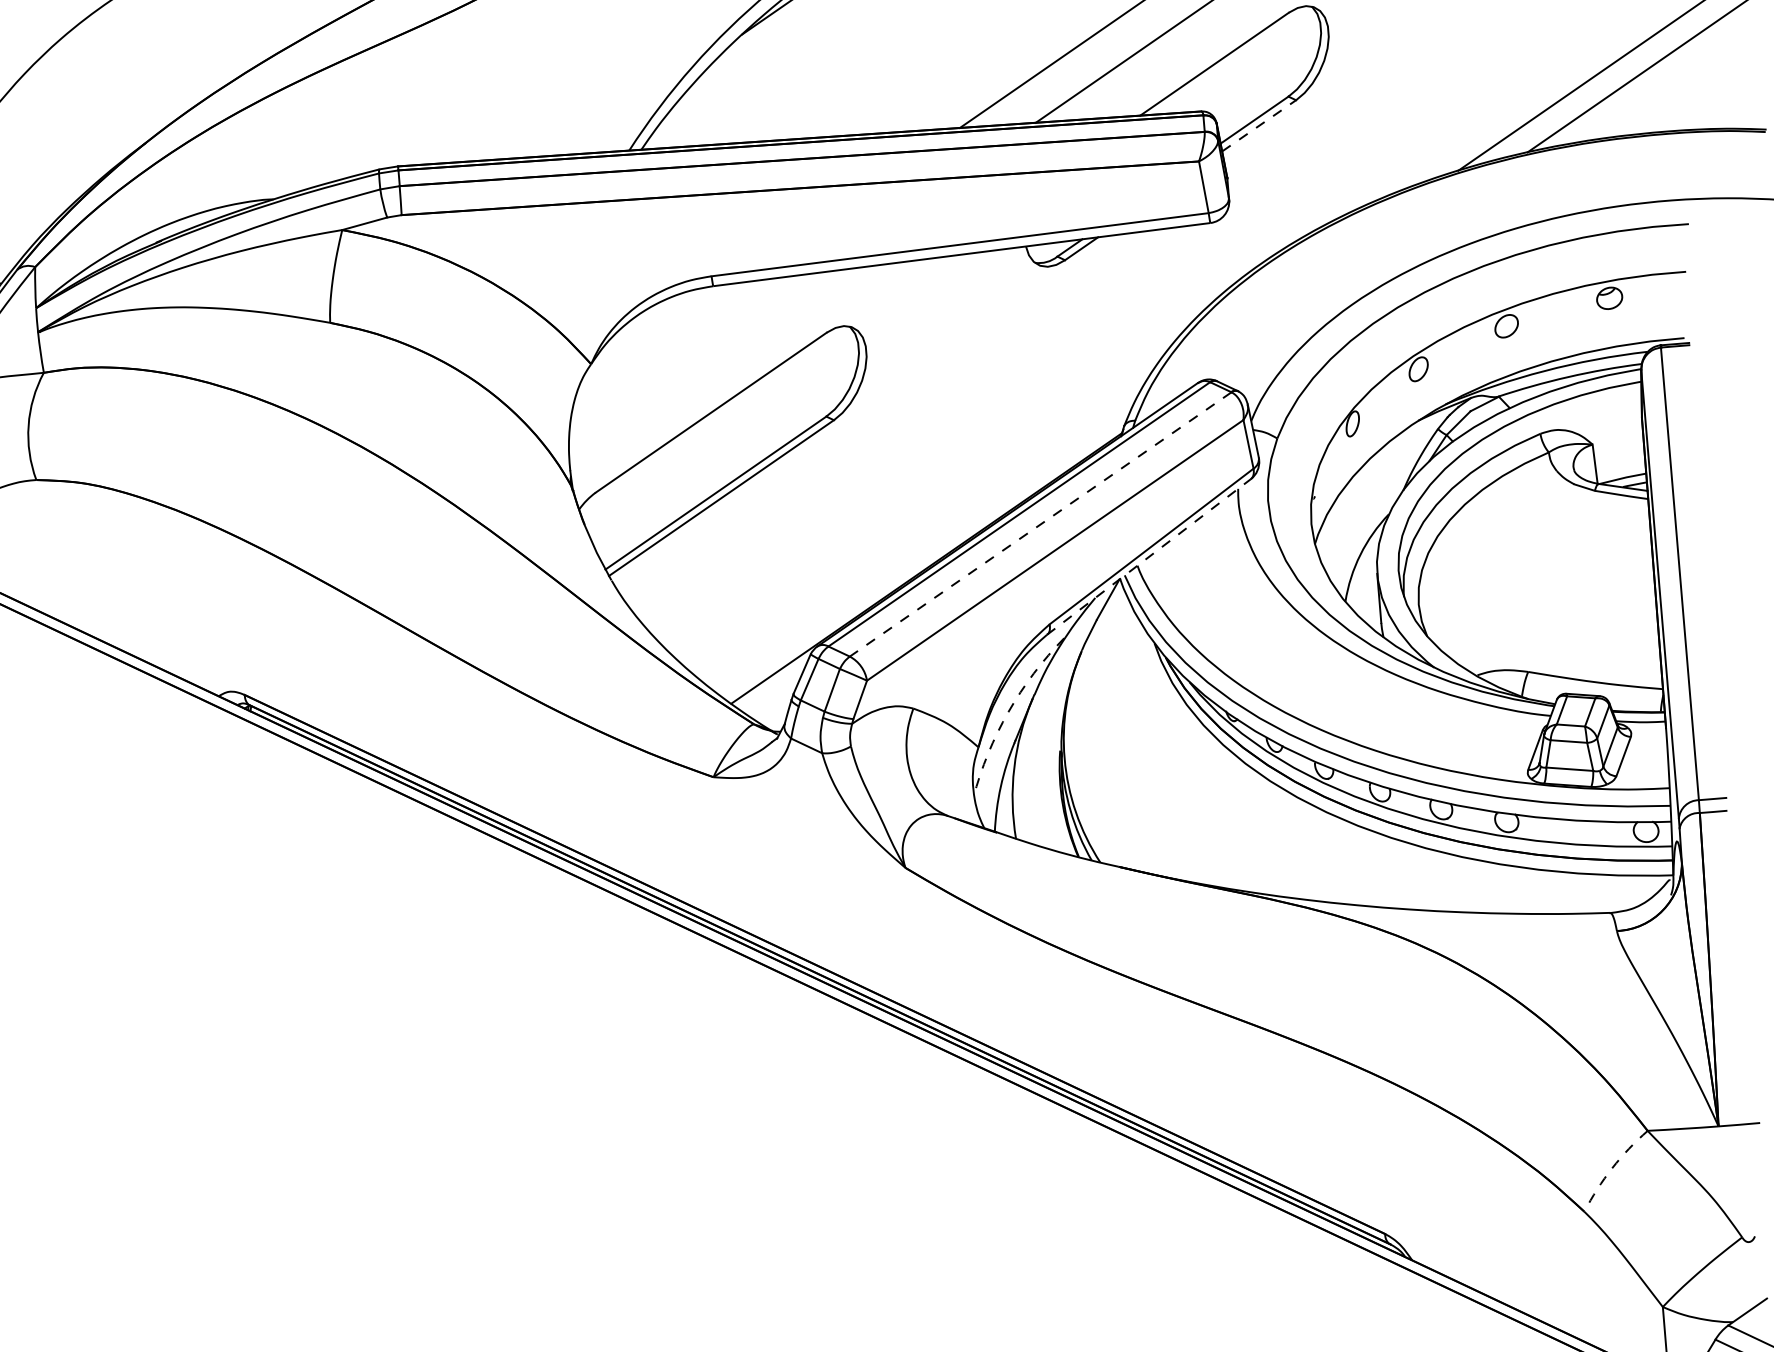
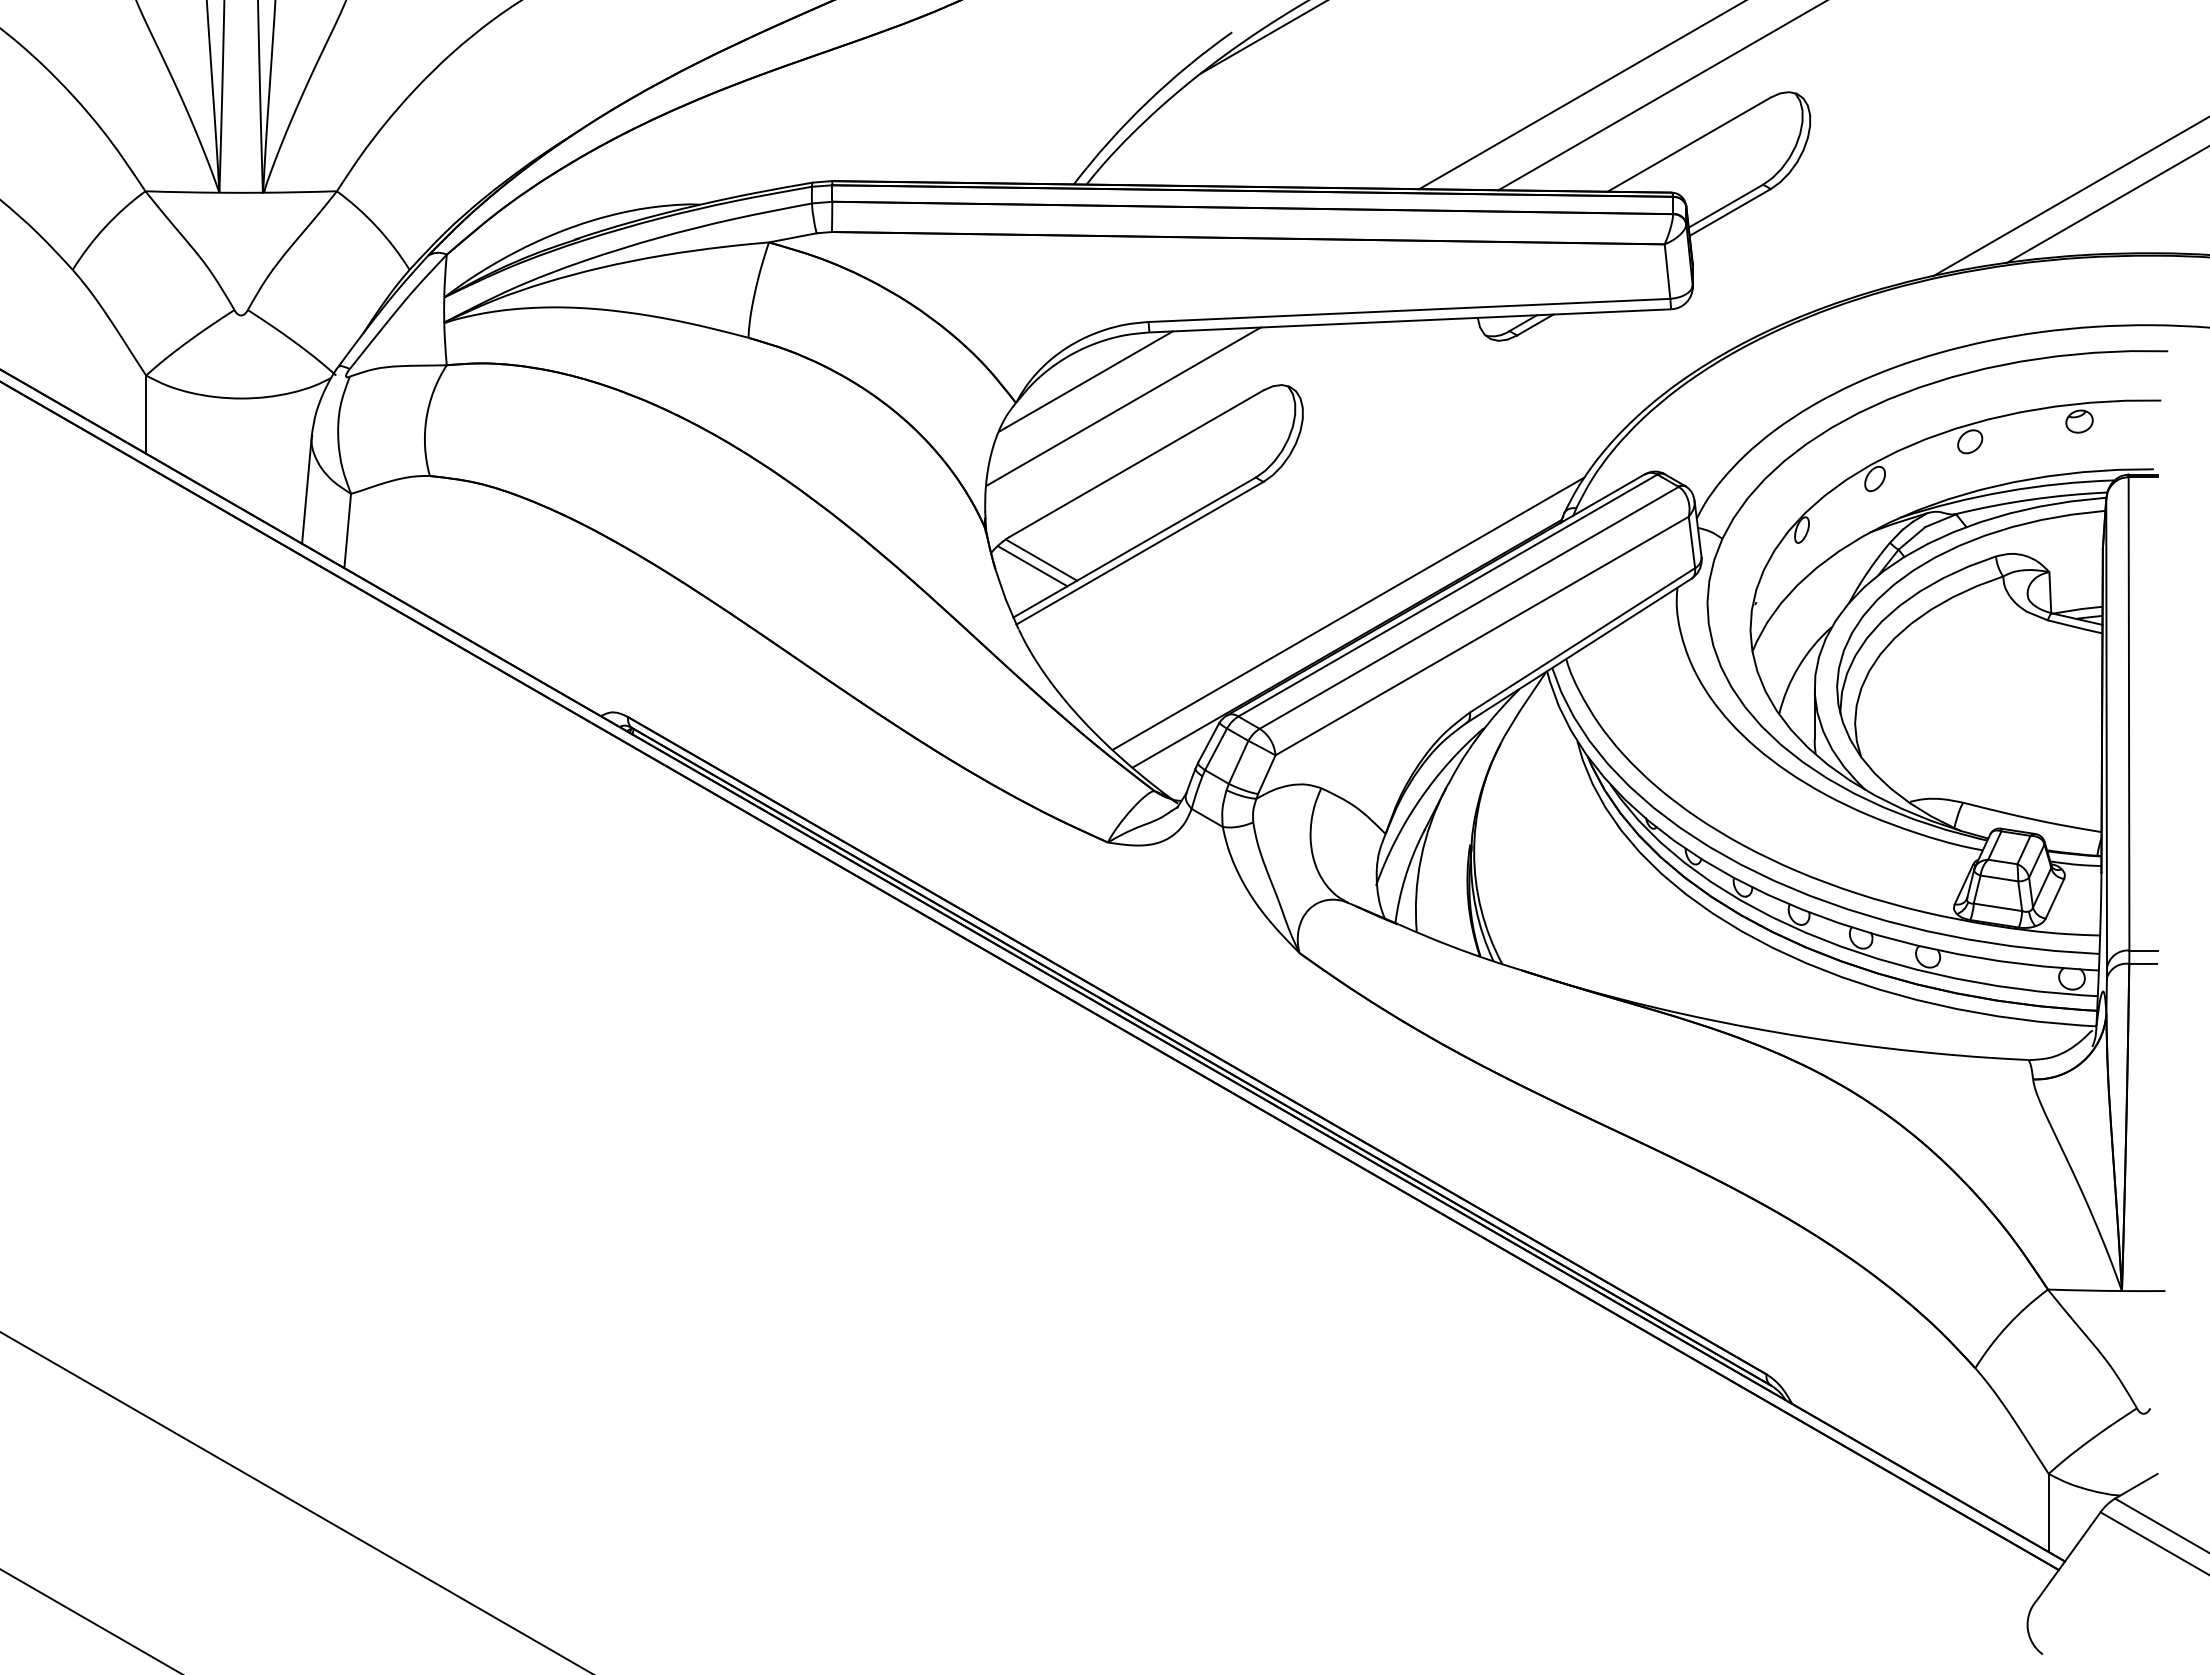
line: (1259, 125) -> (1730, 212), dashed -> solid
line: (655, 338) -> (1085, 381), added
line: (694, 359) -> (1123, 406), added
line: (627, 511) -> (1041, 559), added
line: (619, 519) -> (1032, 566), added
line: (1040, 524) -> (1469, 607), dashed -> solid
line: (925, 539) -> (1348, 613), added
line: (1148, 556) -> (1578, 650), dashed -> solid
arc: (1008, 711) -> (1419, 799), dashed -> solid
arc: (1611, 1168) -> (2007, 1325), dashed -> solid

